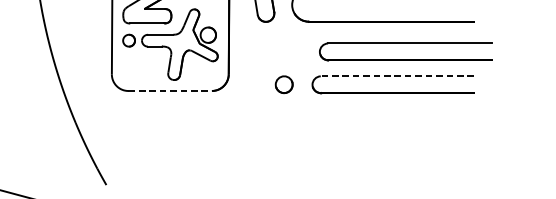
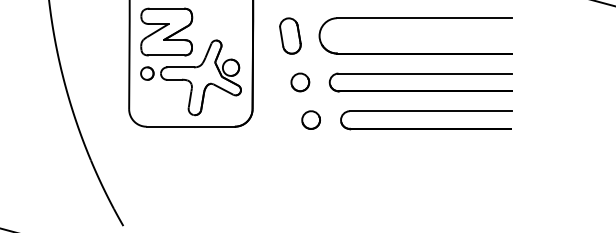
part: (405, 44) -> (420, 74), moved
part: (274, 49) -> (300, 82), added
line: (397, 76) -> (430, 111), dashed -> solid
line: (170, 90) -> (191, 126), dashed -> solid

